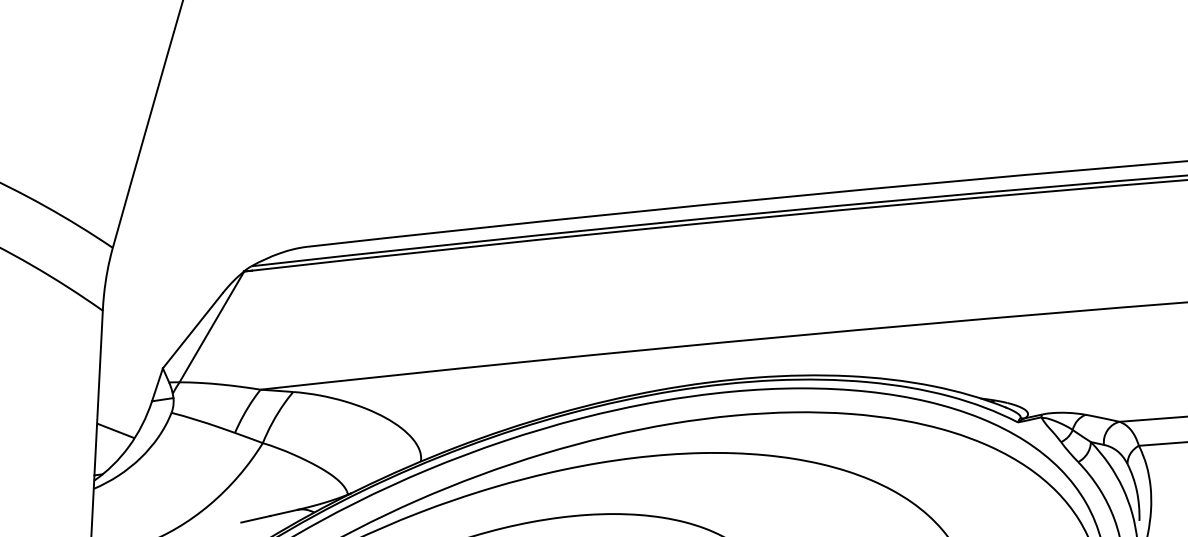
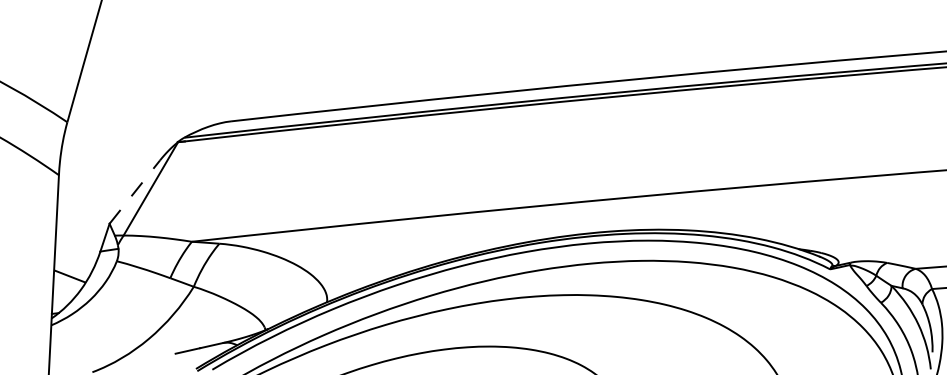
line: (192, 330) -> (134, 191), solid -> dashed

